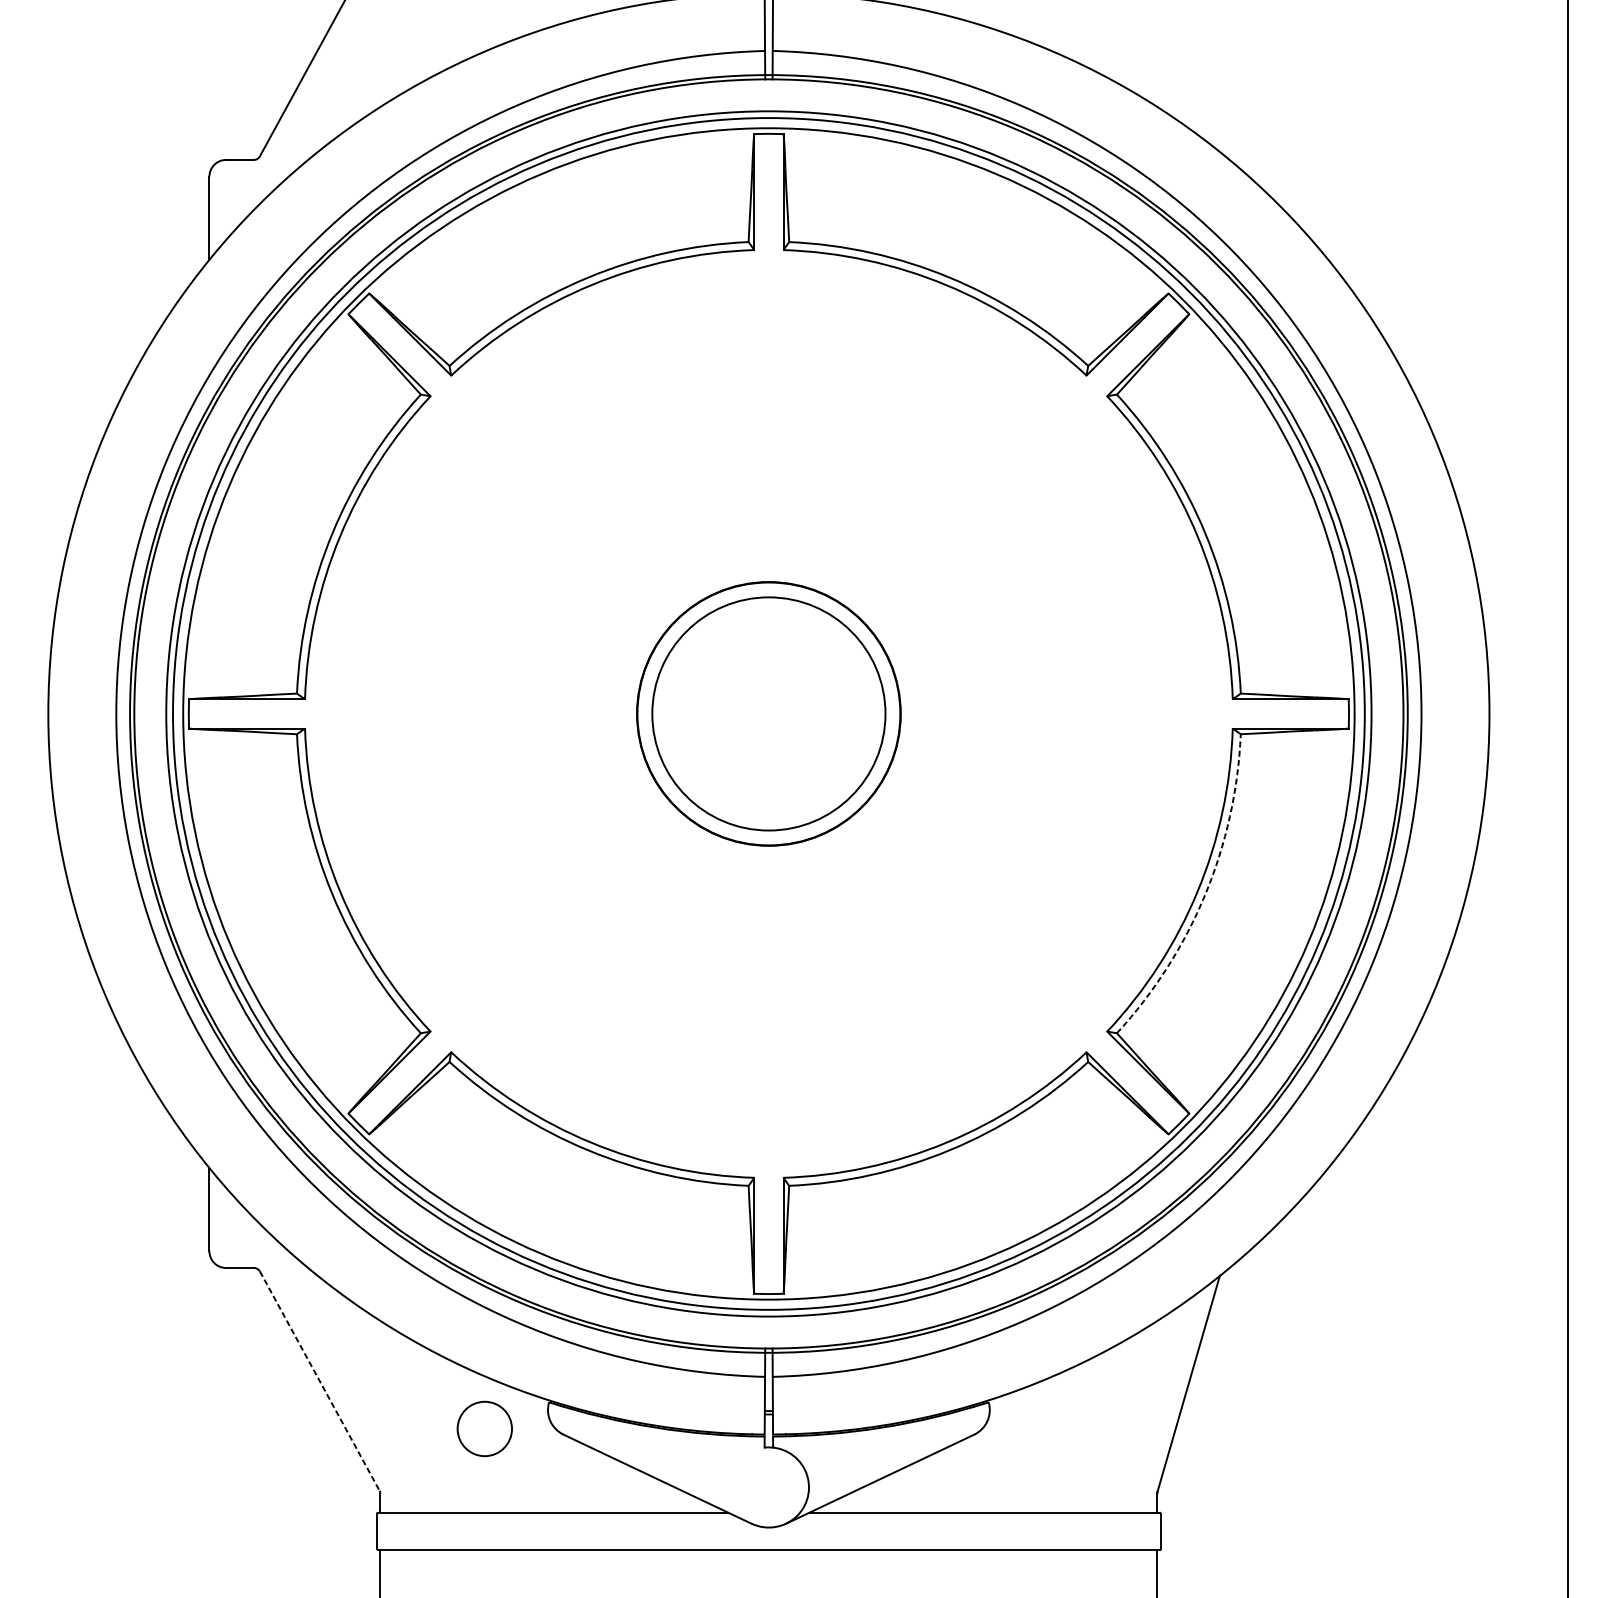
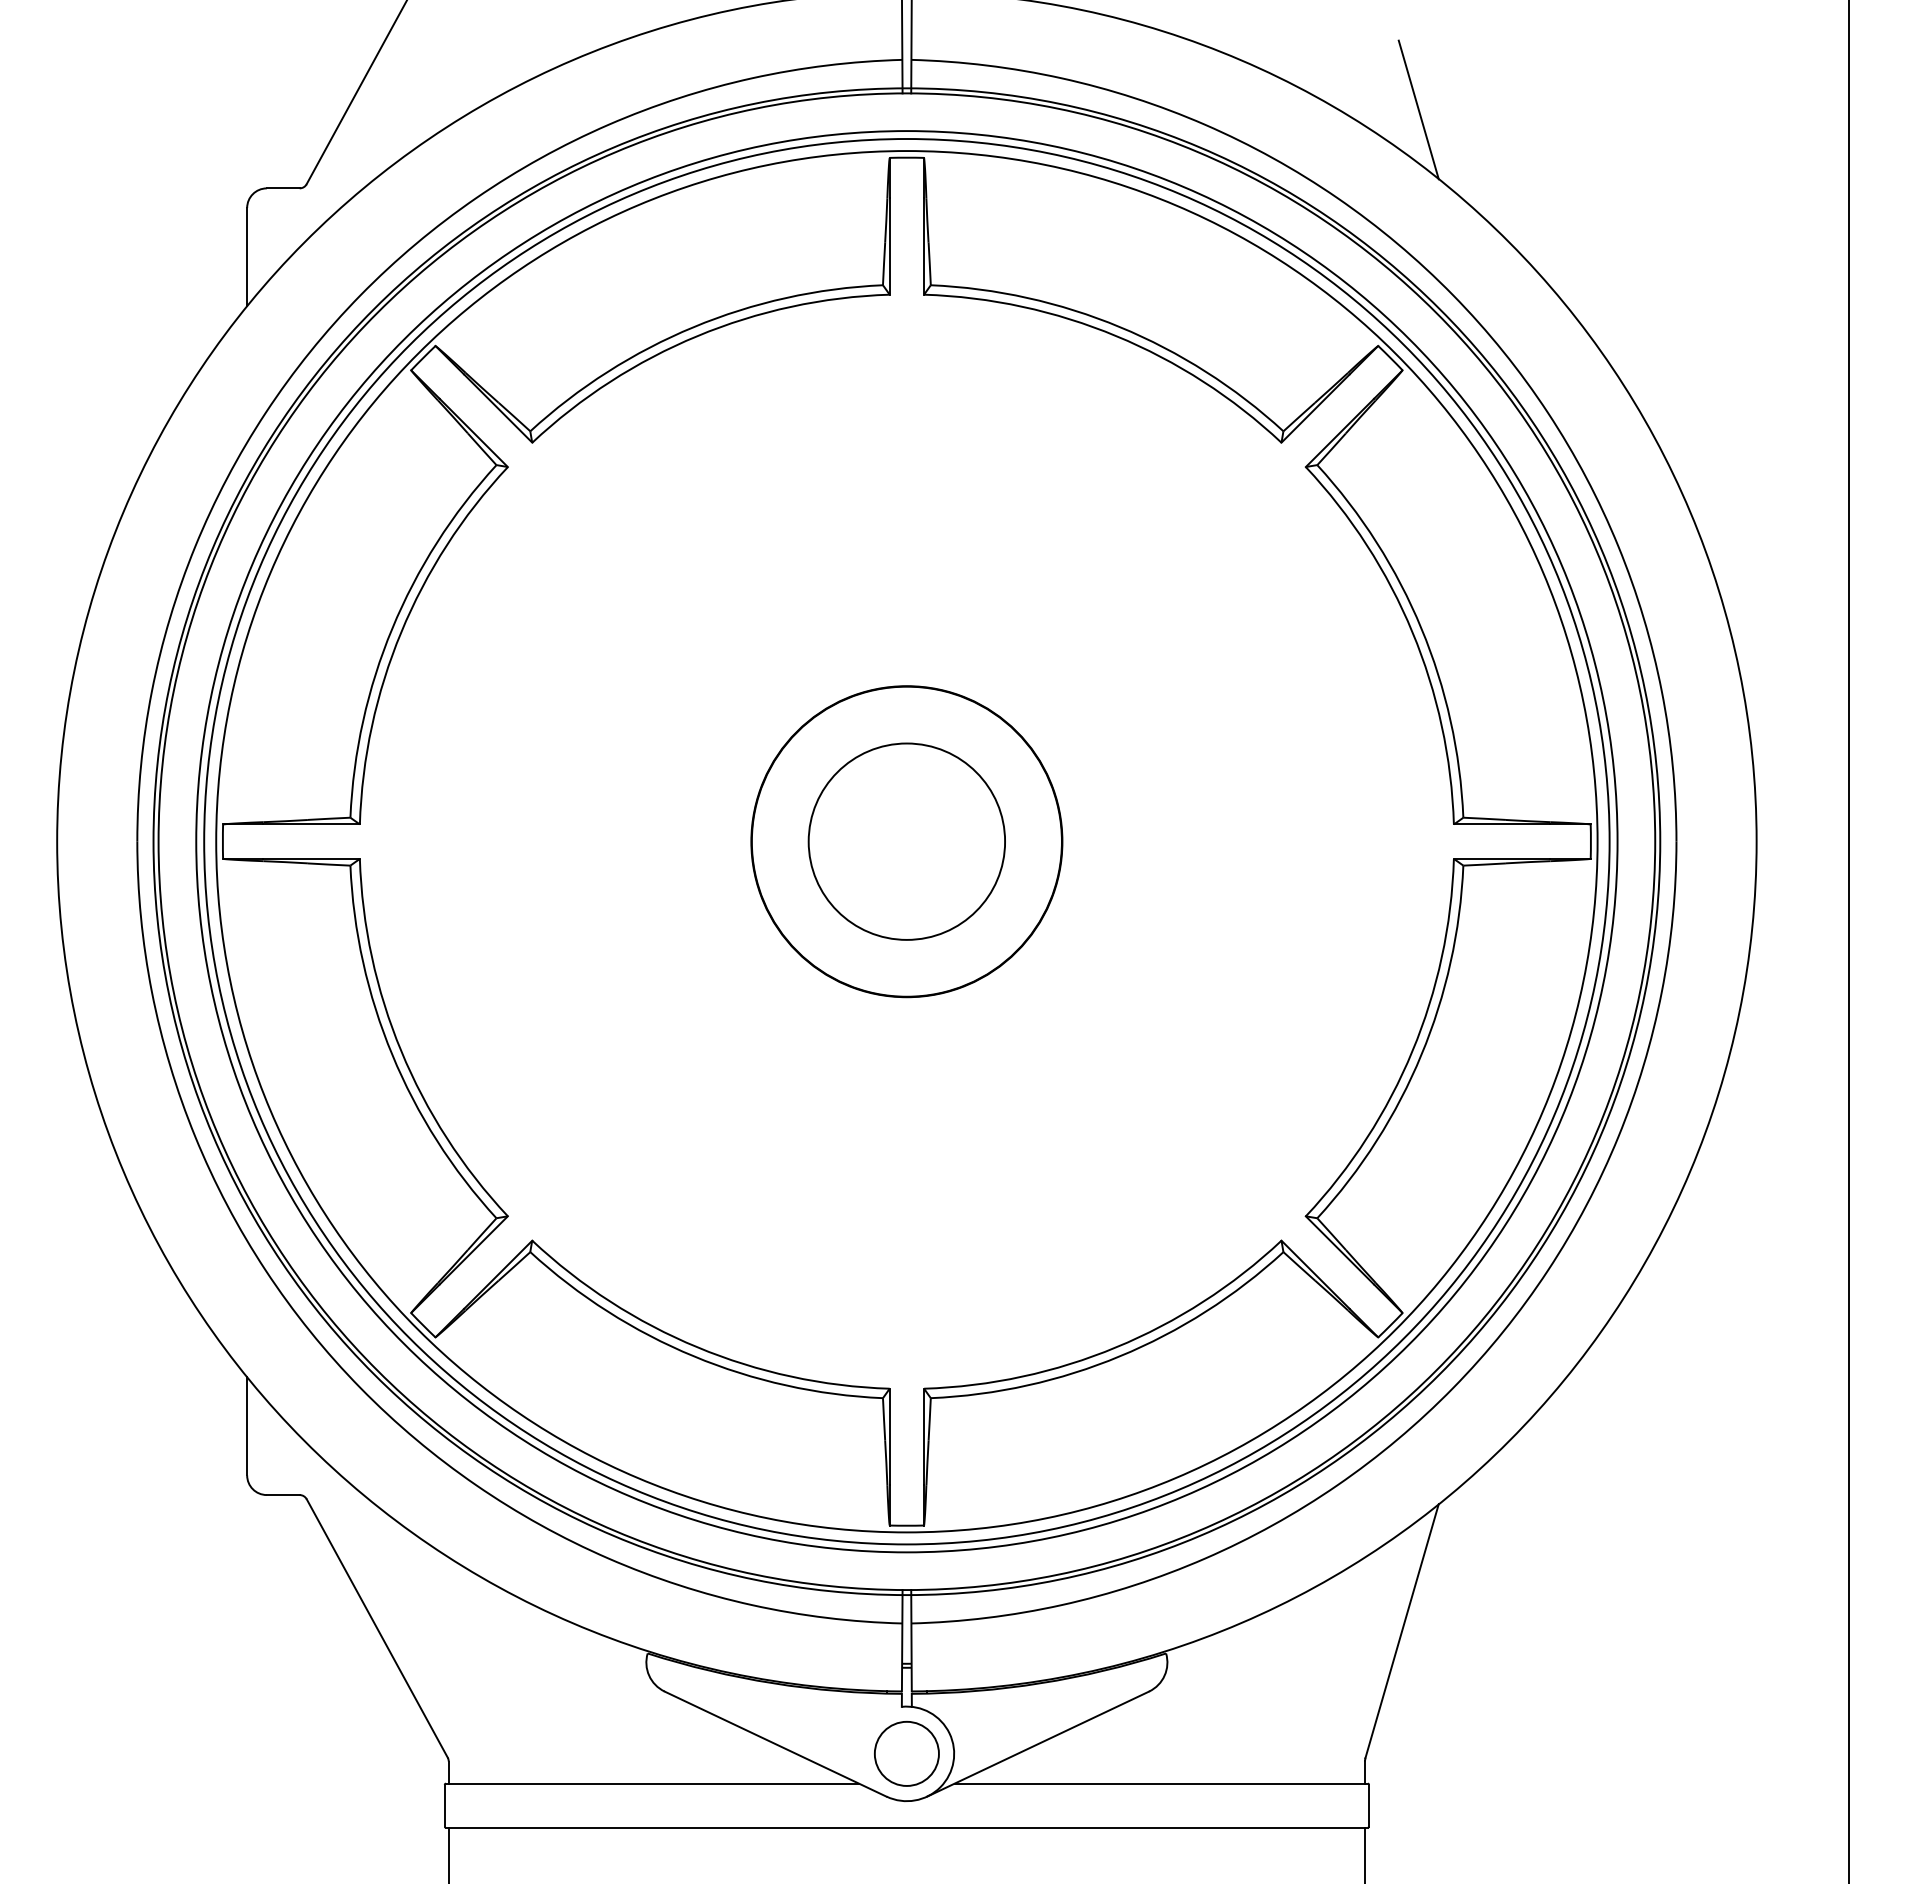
line: (1202, 93) -> (1418, 109), added
circle: (768, 713) -> (906, 841), size x0.71
arc: (1205, 894) -> (1421, 1054), dashed -> solid
line: (319, 1381) -> (377, 1628), dashed -> solid
circle: (484, 1428) -> (906, 1753), moved

